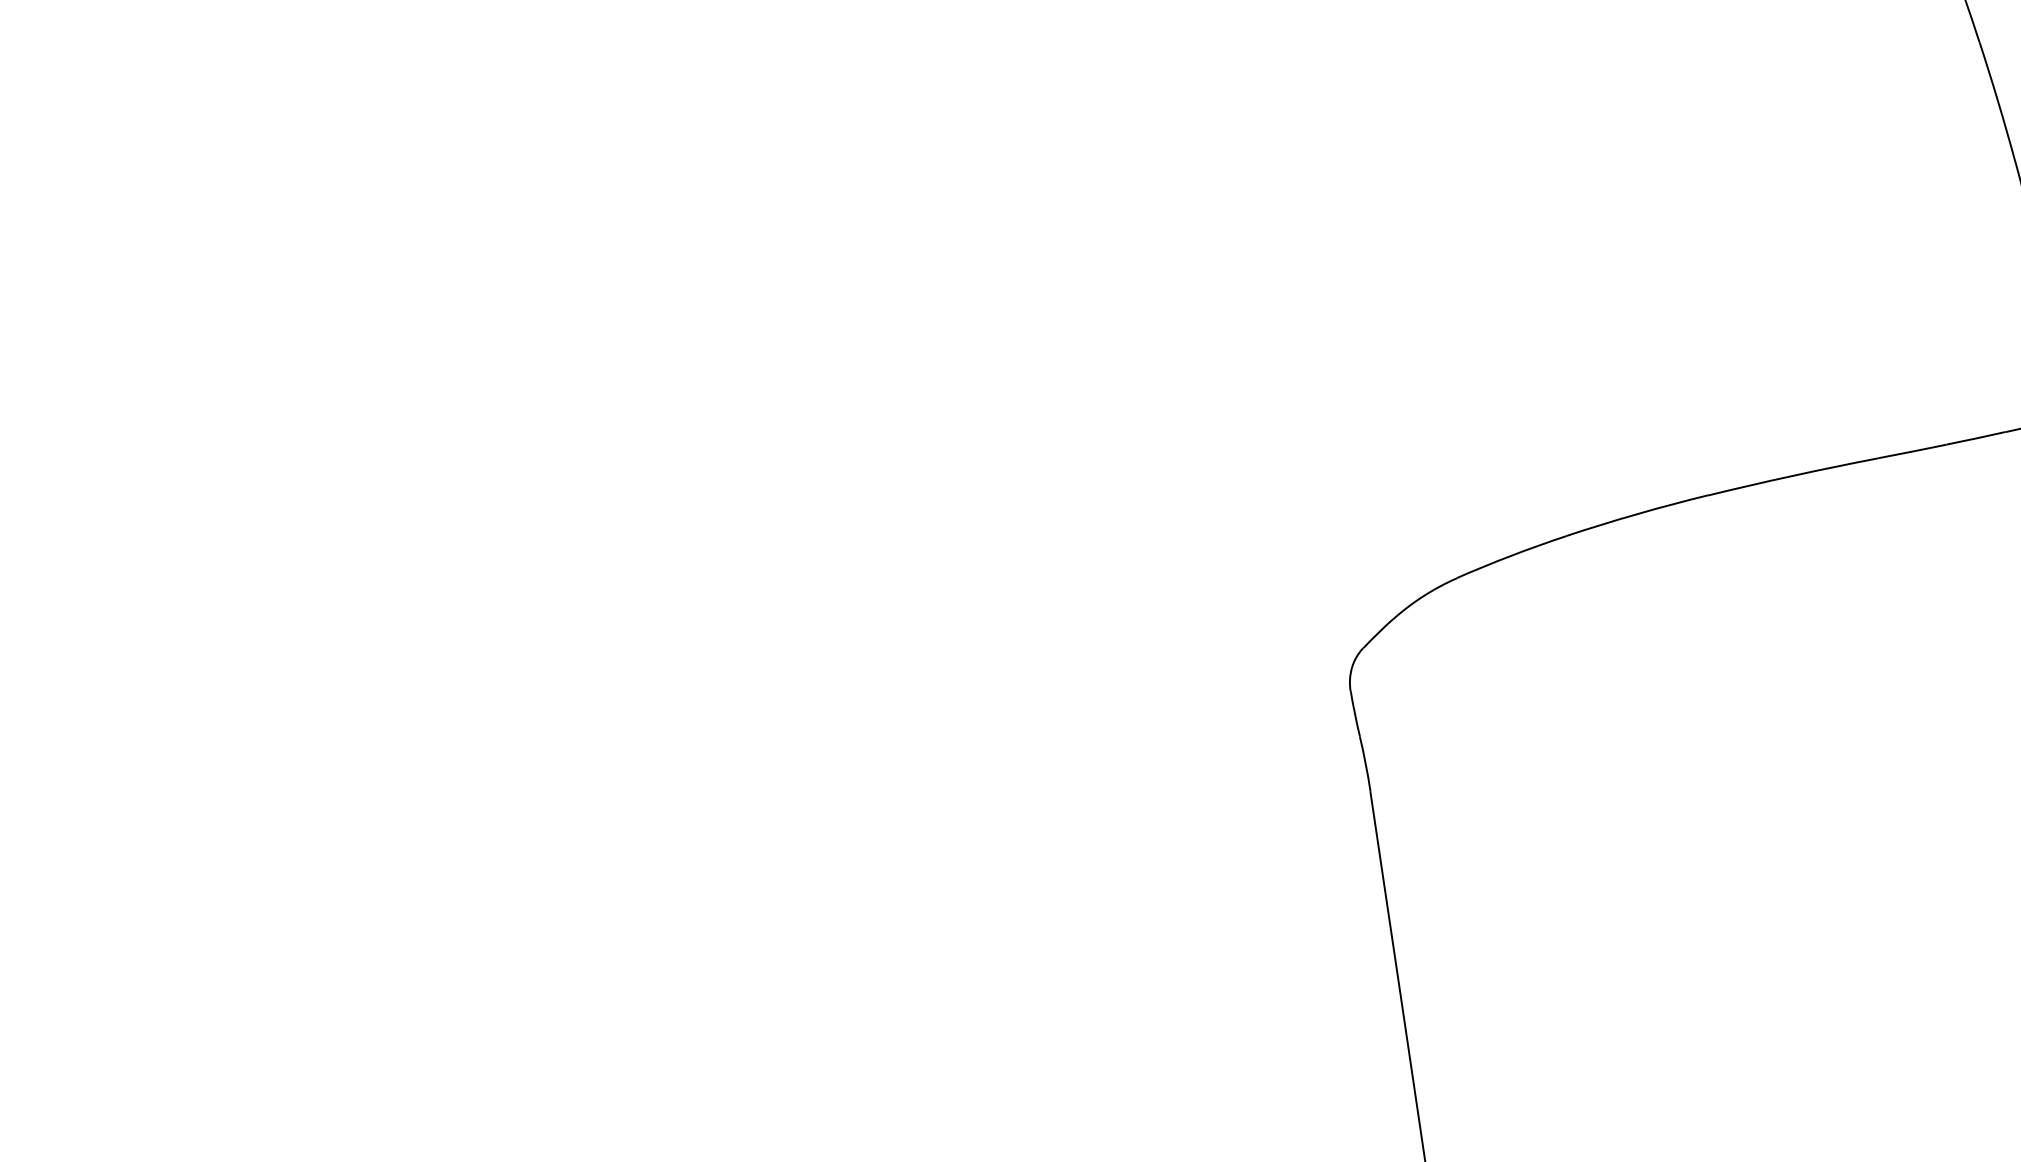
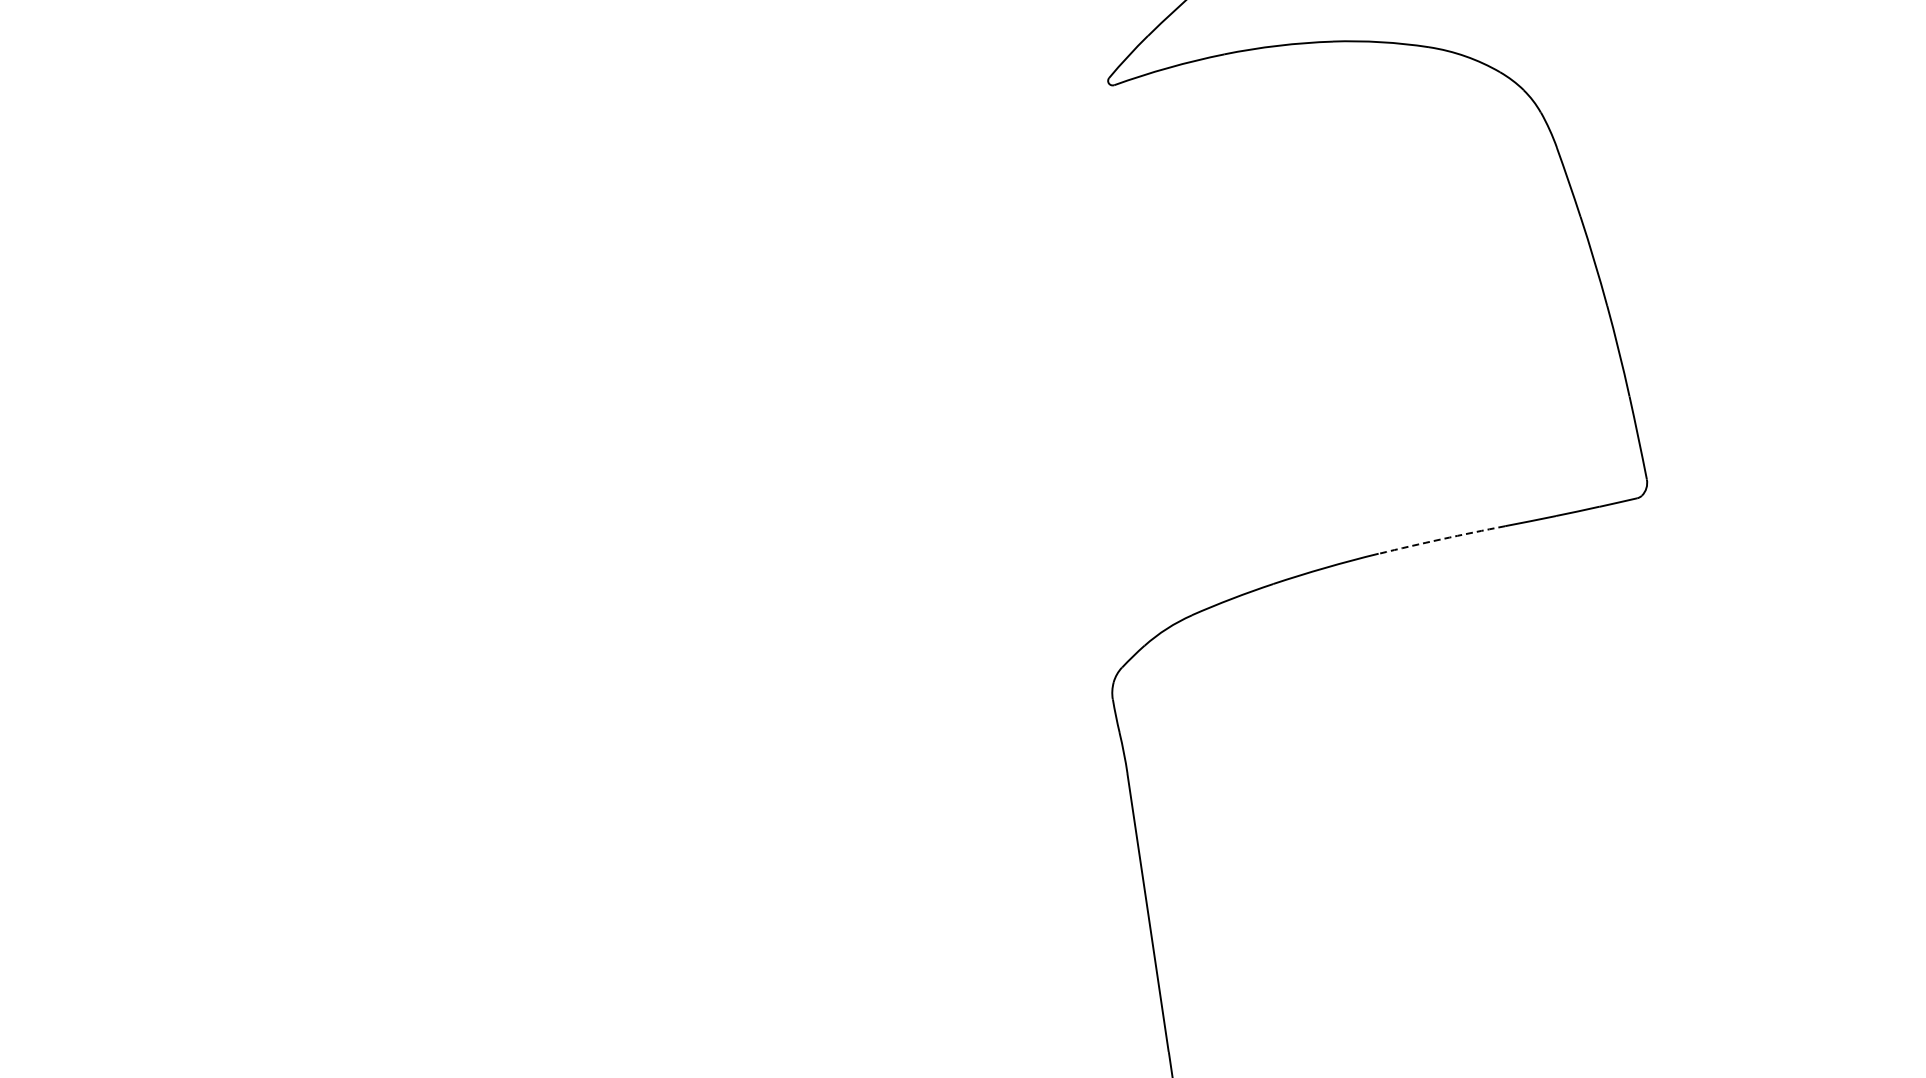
arc: (1792, 476) -> (1441, 539), solid -> dashed

